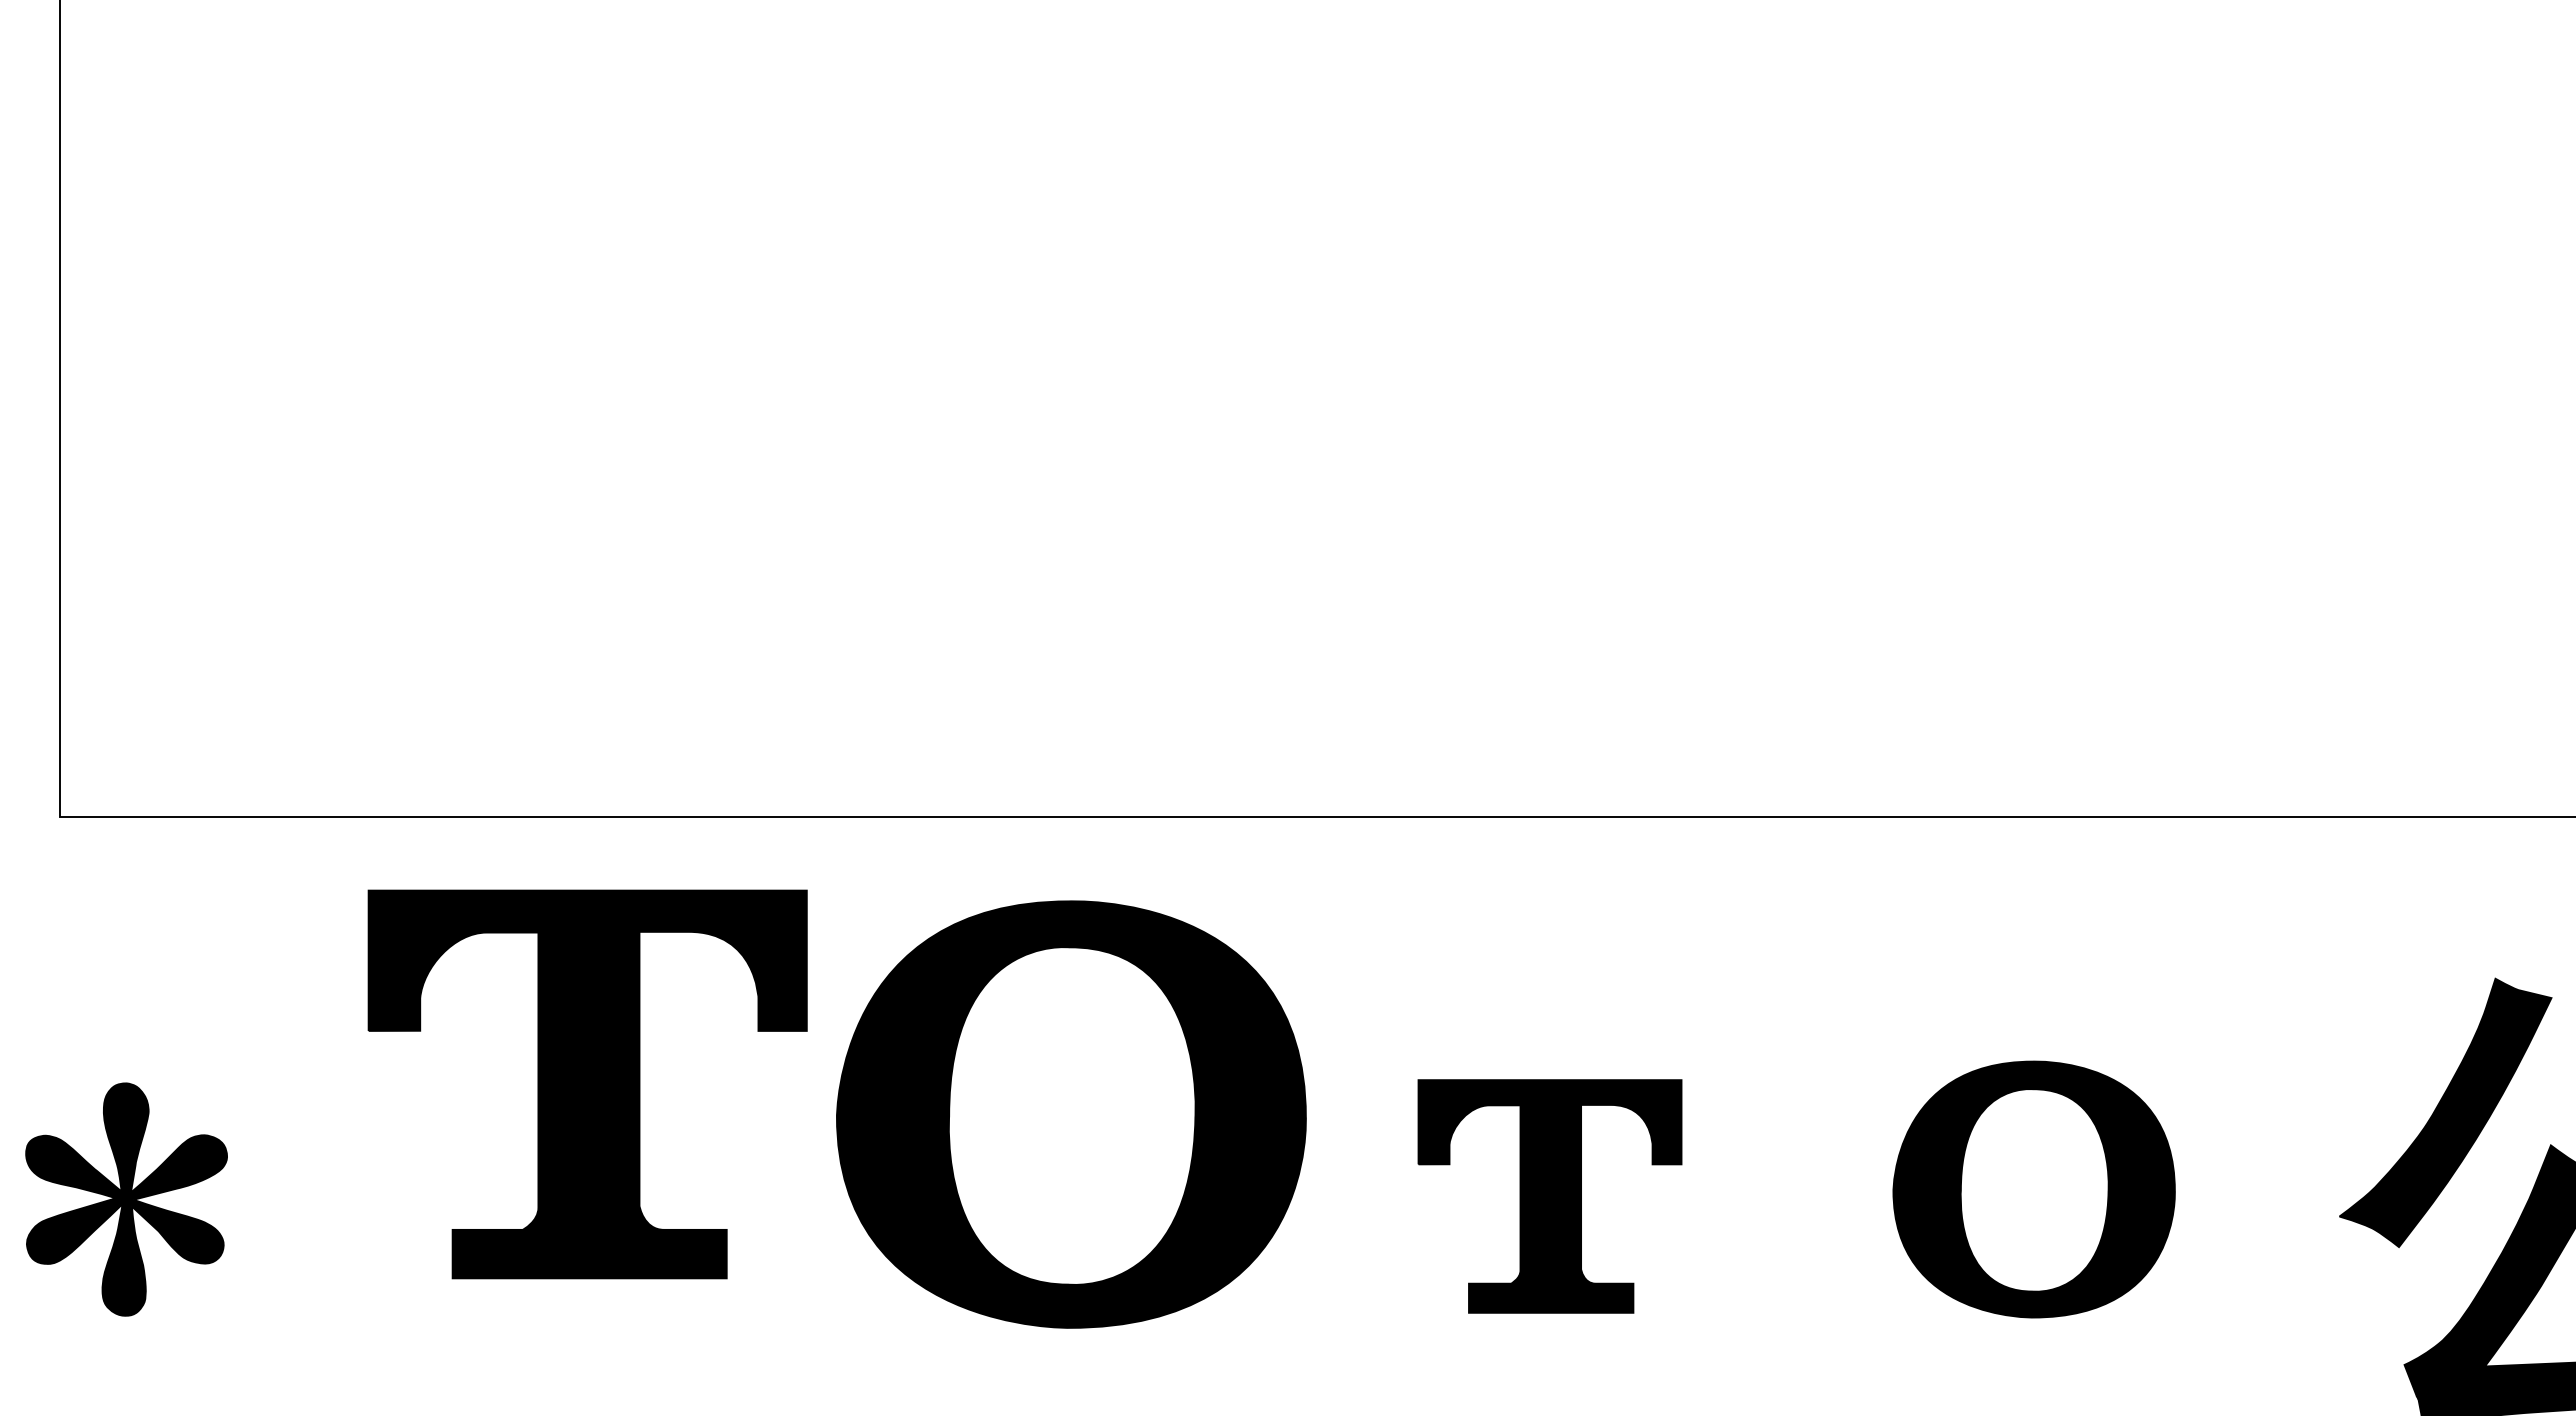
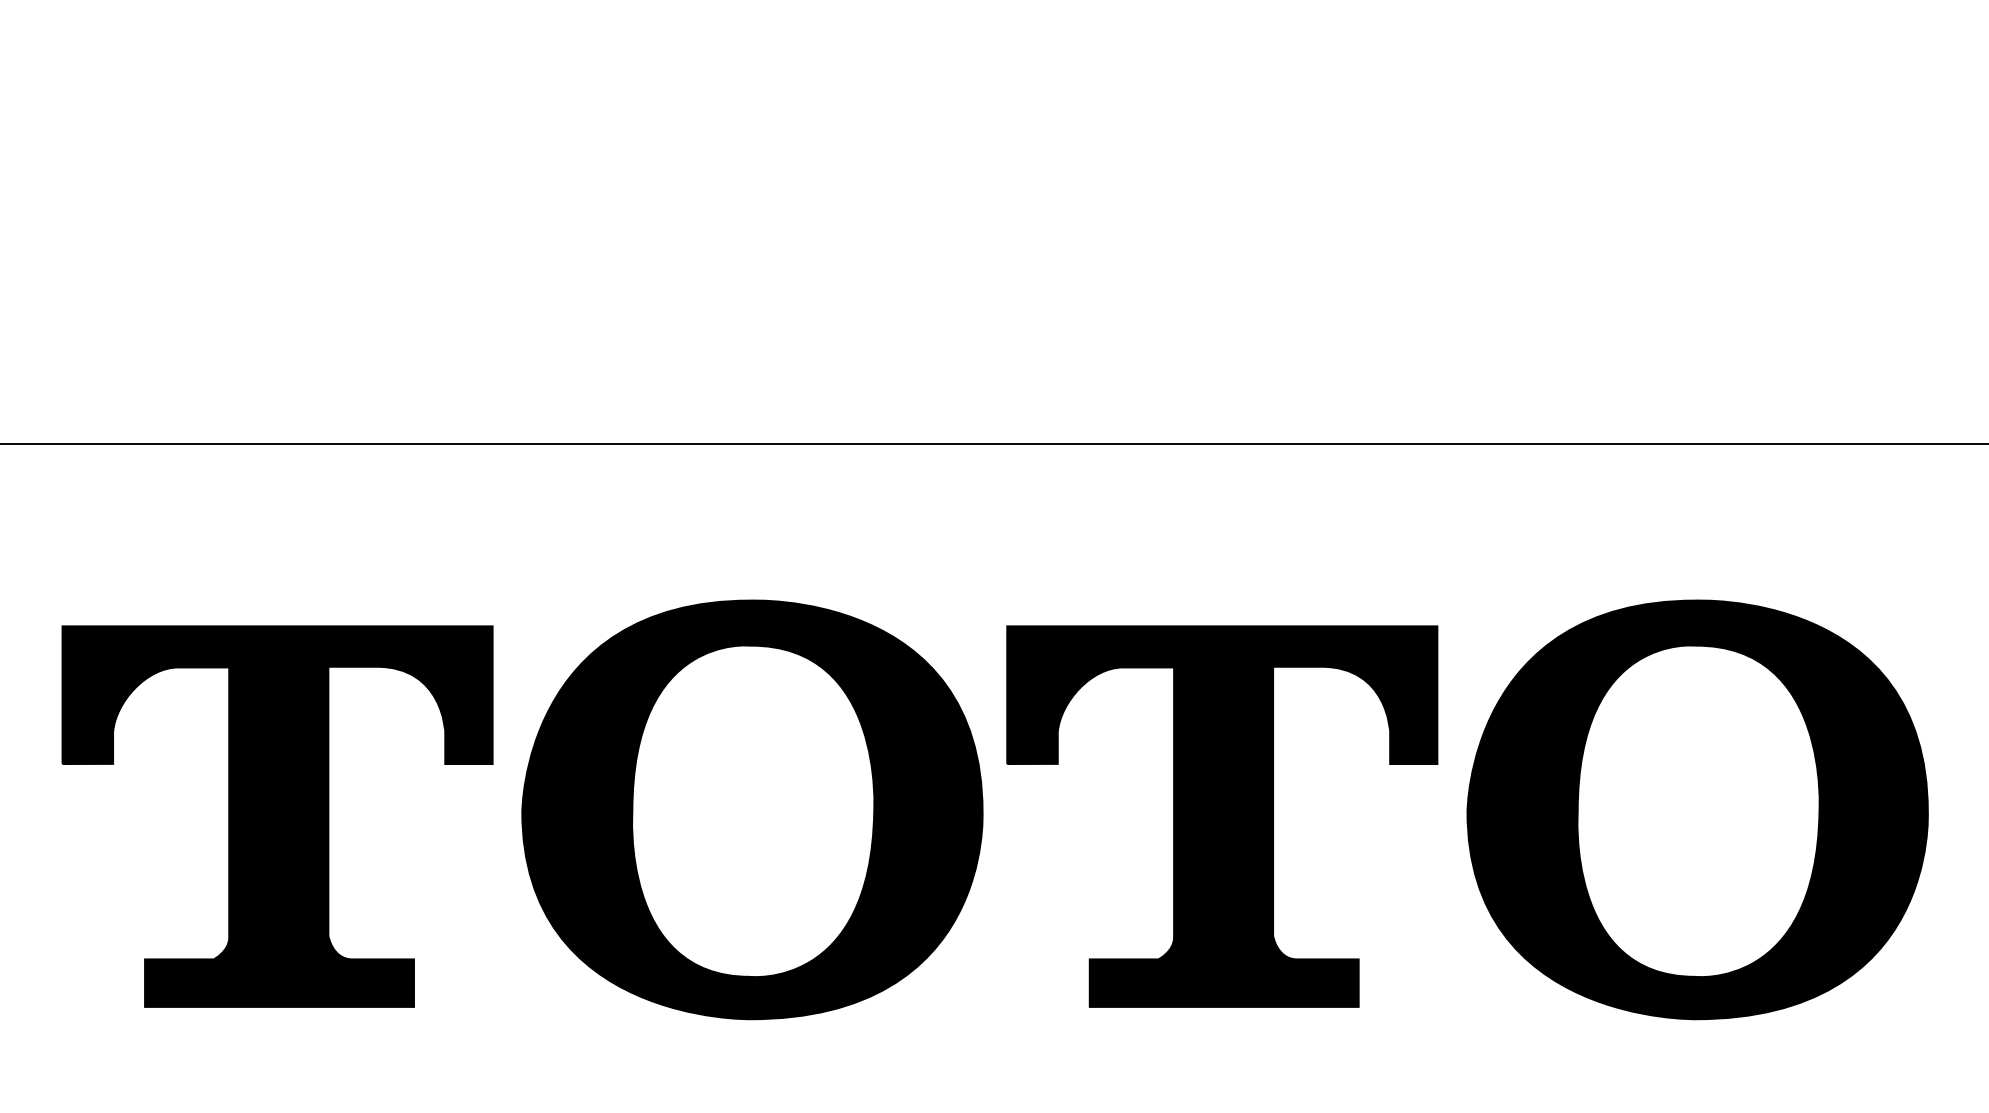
part: (587, 1084) -> (277, 816), moved
part: (1071, 1114) -> (752, 809), moved
part: (2033, 1189) -> (1696, 809), size x1.67
part: (1549, 1196) -> (1221, 816), size x1.67

